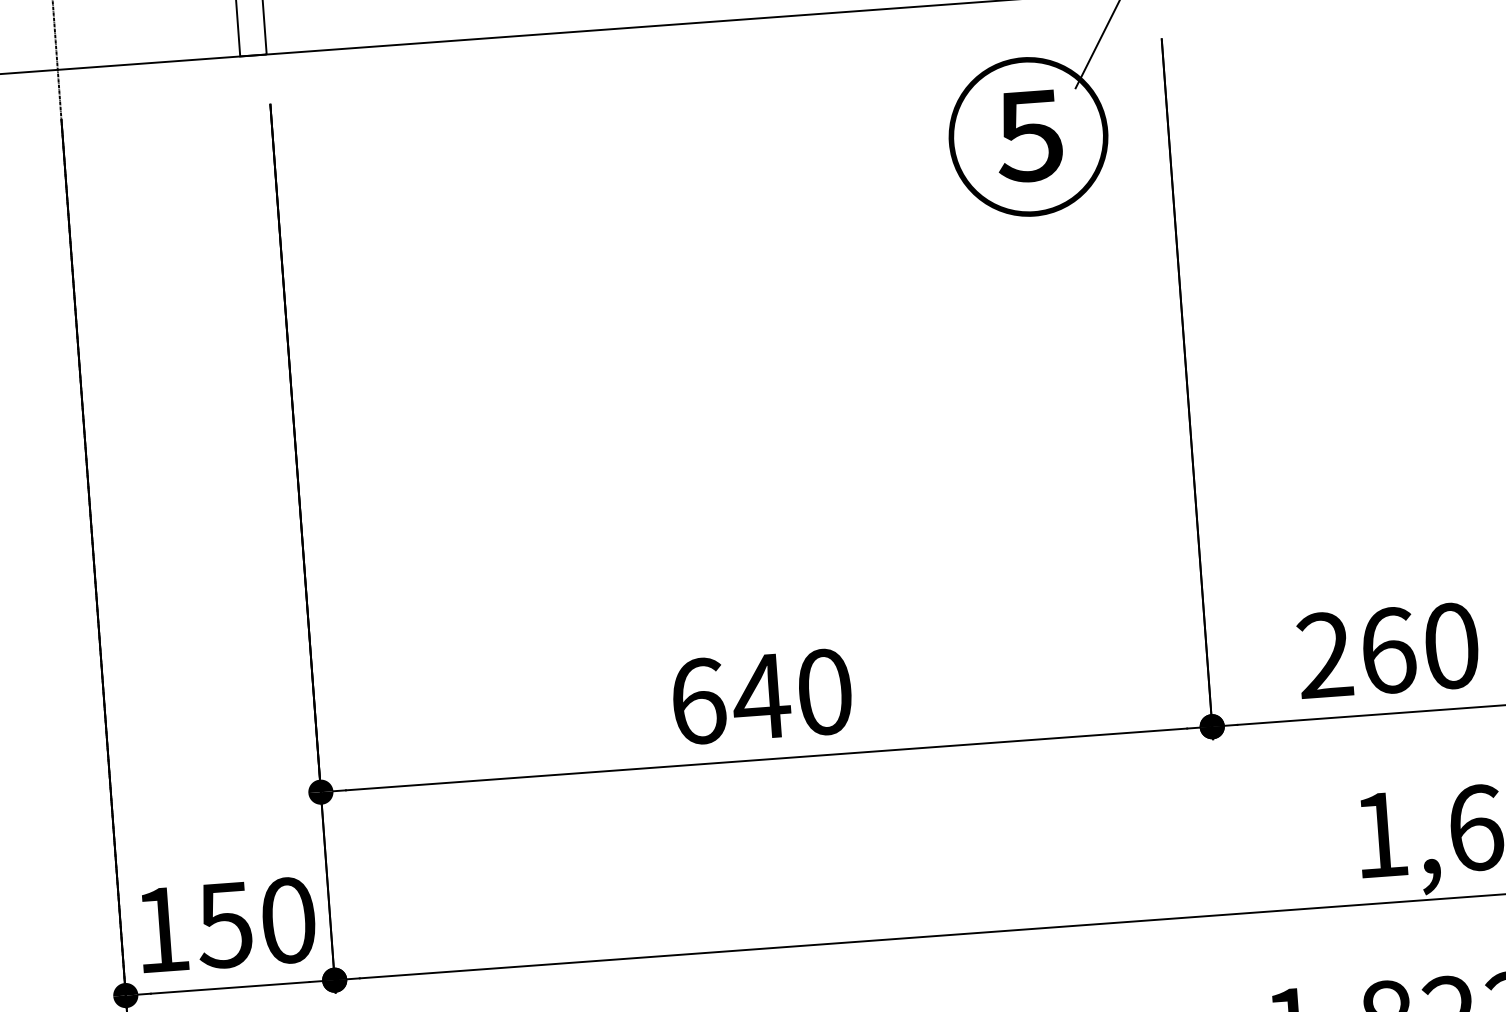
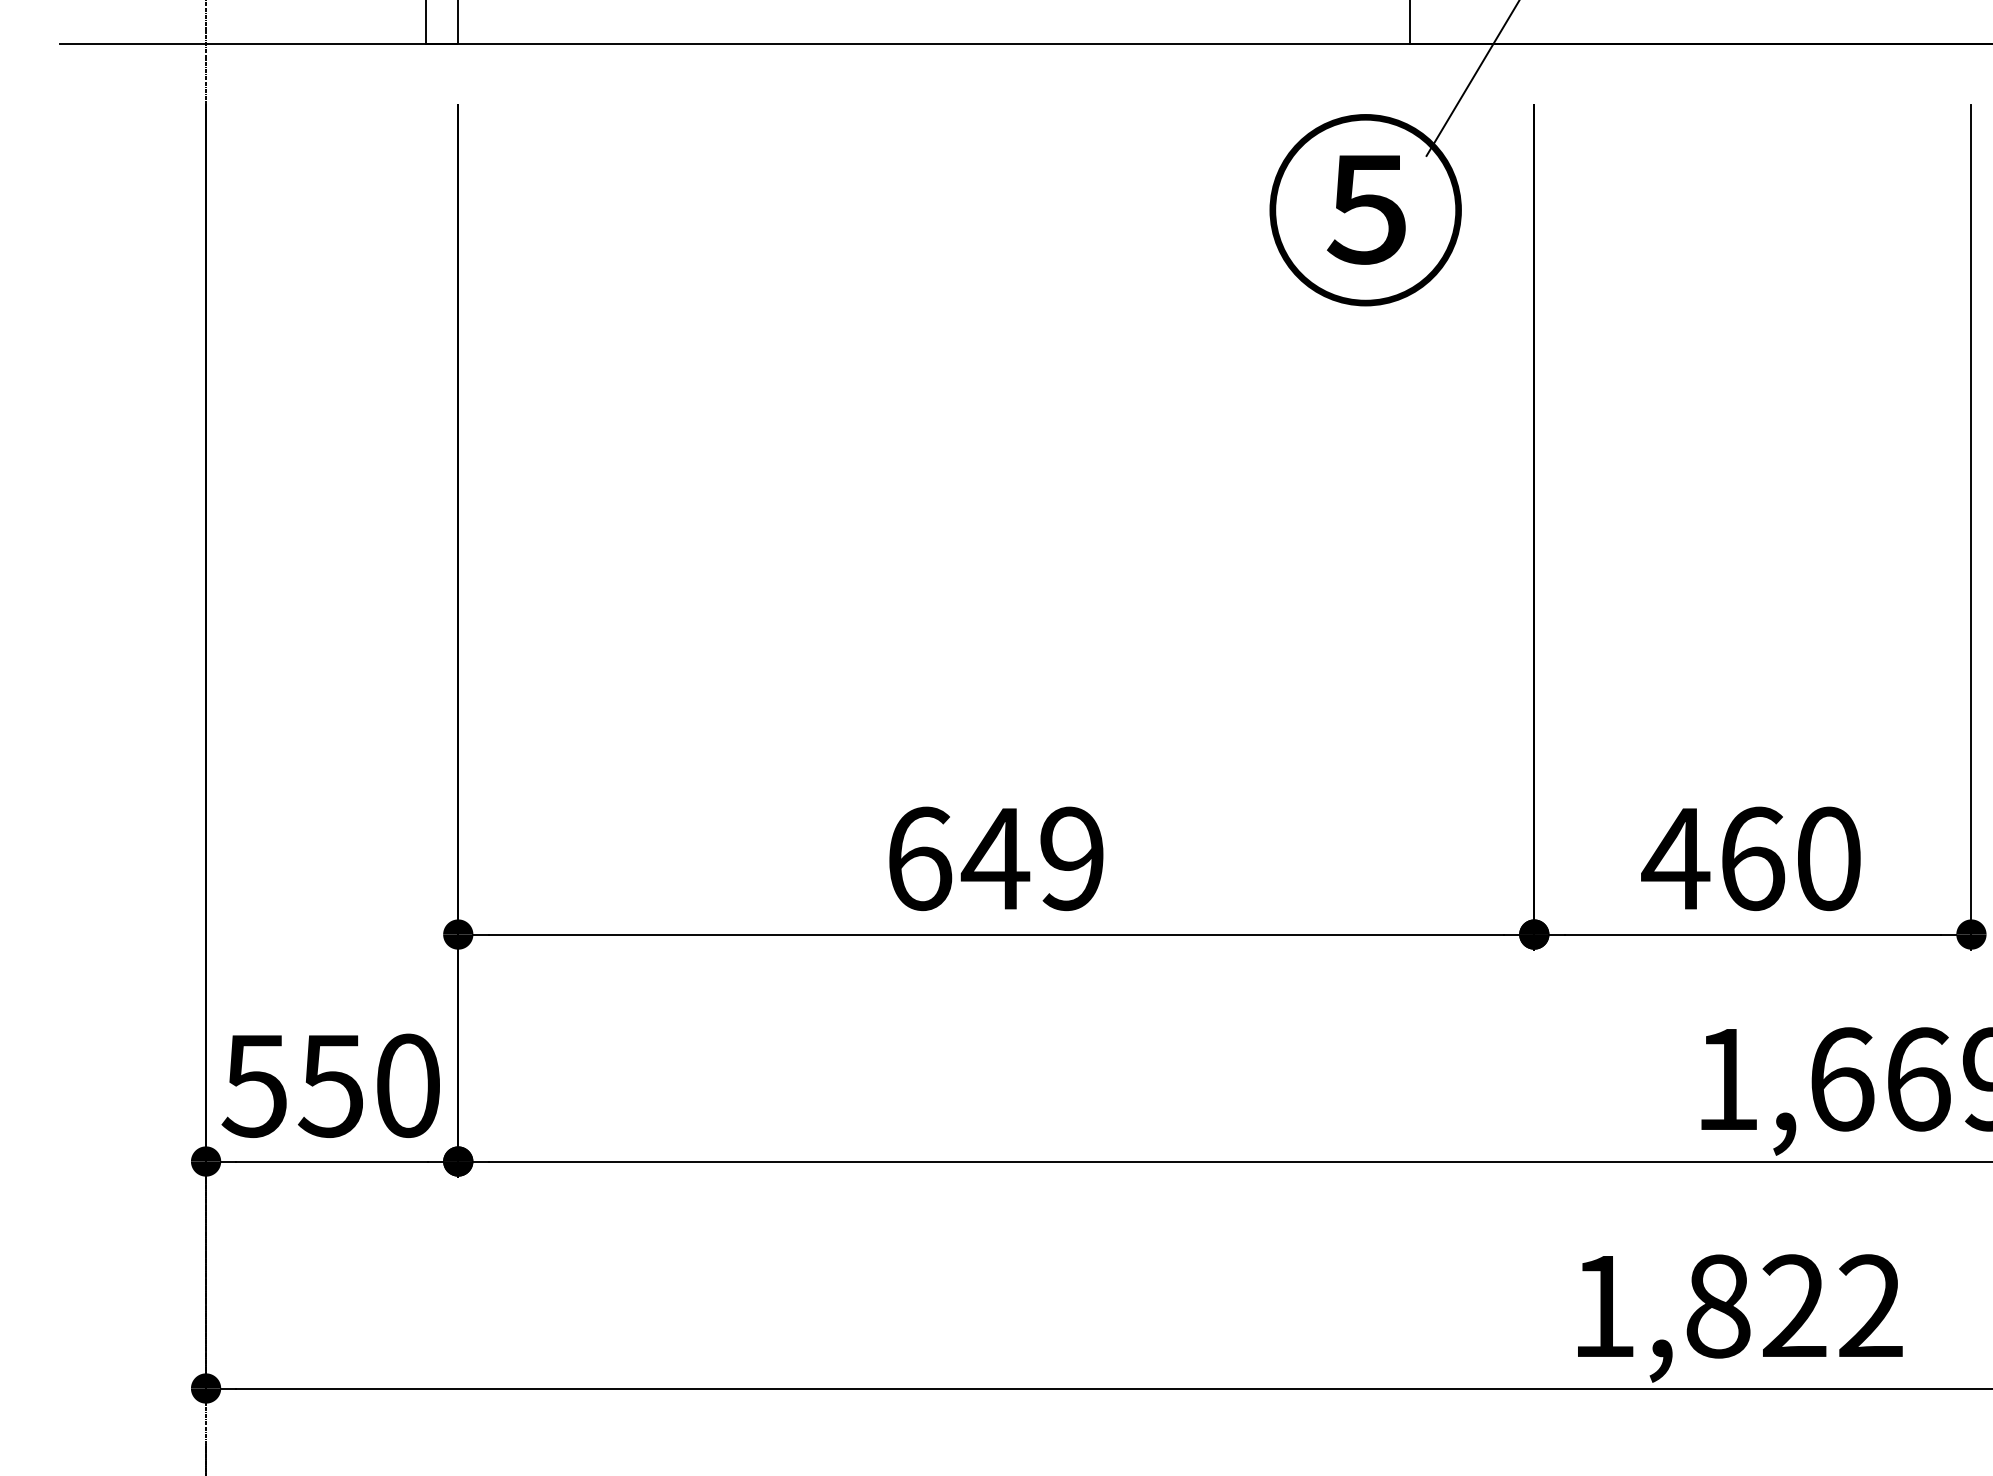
text: (1324, 654) -> (1675, 857), 260 -> 460
text: (825, 691) -> (1072, 858), 640 -> 649
text: (160, 930) -> (253, 1086), 150 -> 550

